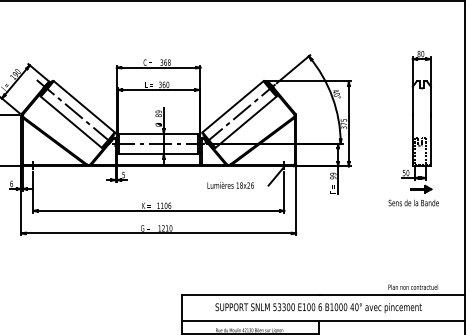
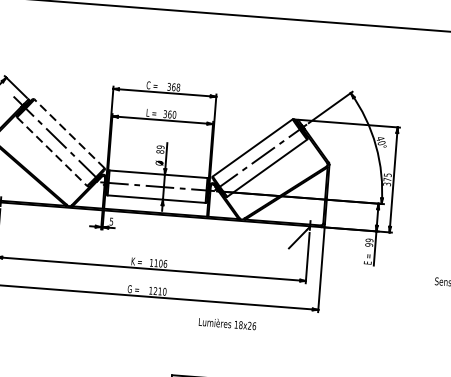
line: (84, 106) -> (69, 133), solid -> dashed
line: (71, 122) -> (52, 152), solid -> dashed
text: (230, 185) -> (227, 324), moved

